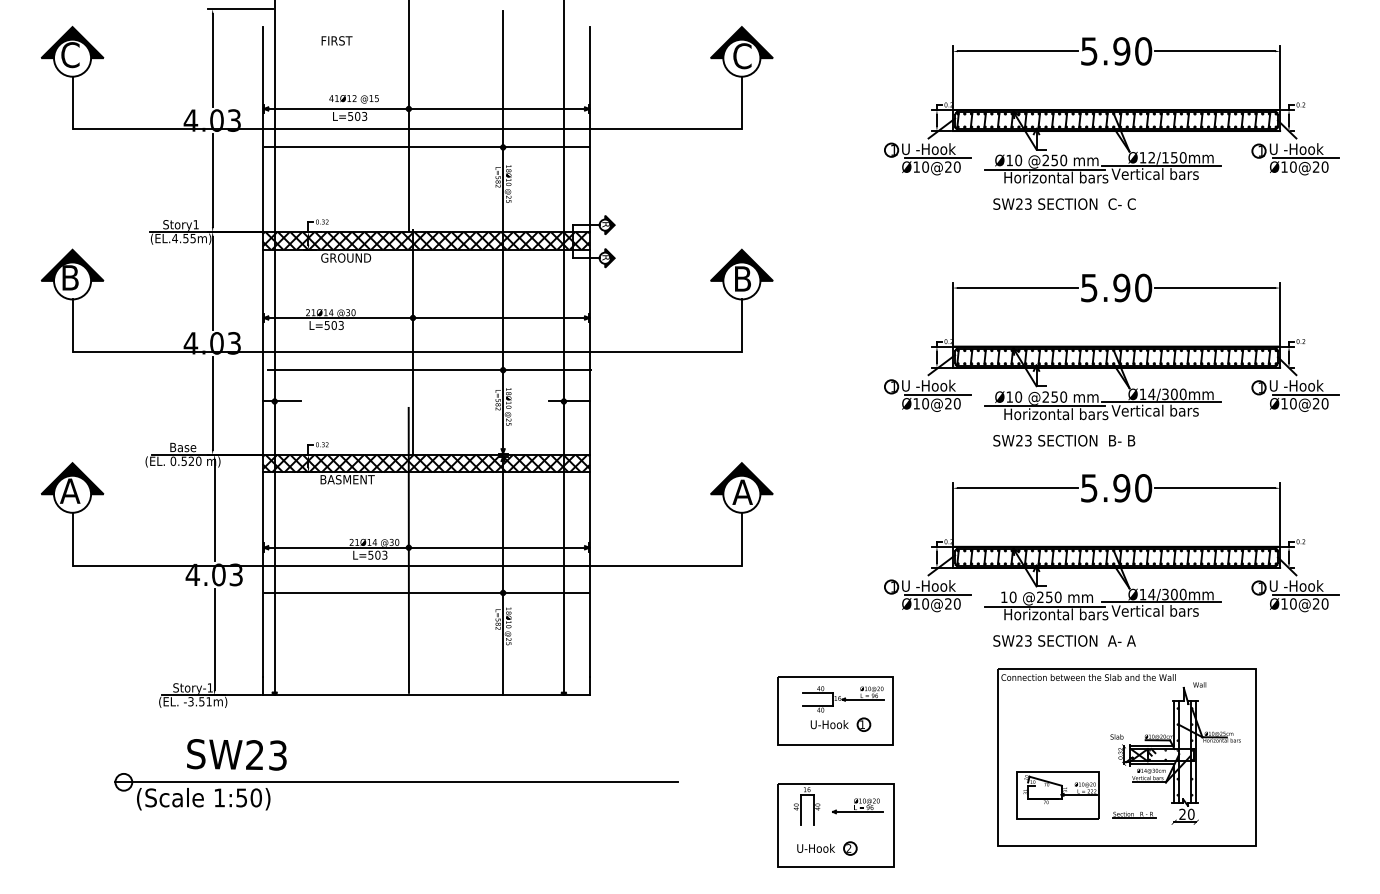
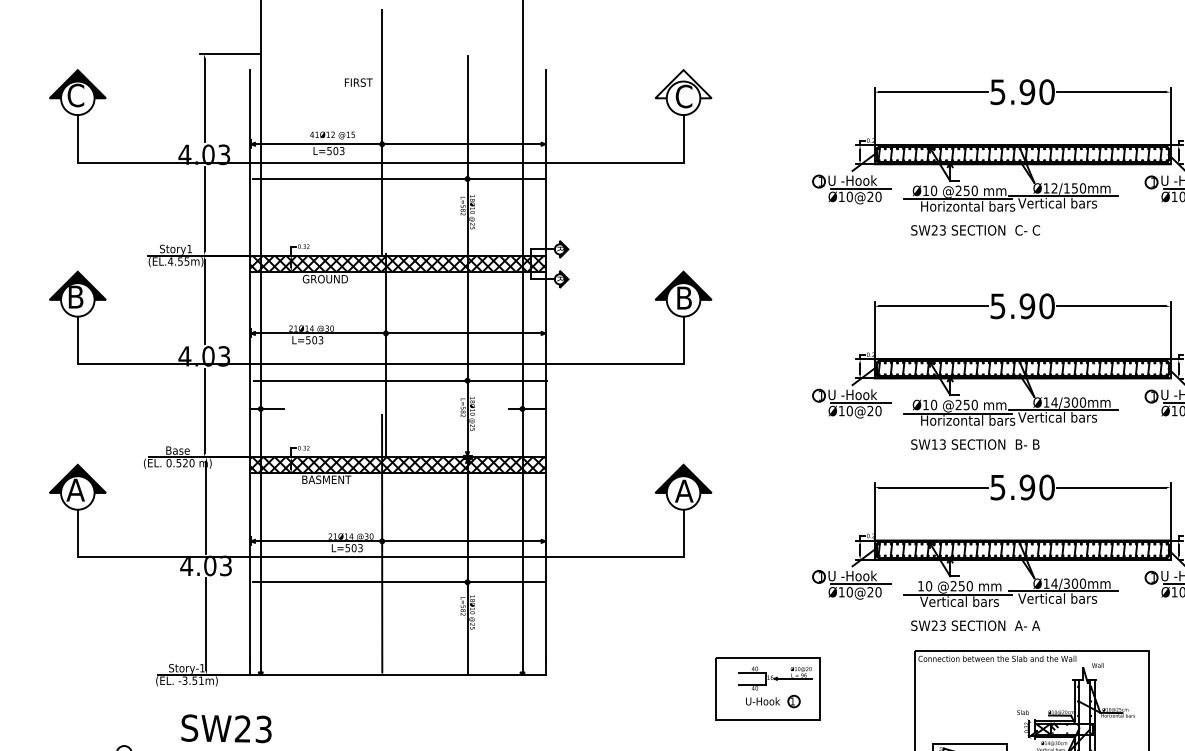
text: (336, 40) -> (358, 82), moved
fill: (741, 42) -> (683, 84), removed
text: (1019, 440) -> (934, 444), SW23 -> SW13
text: (1055, 614) -> (967, 601), Horizontal bars -> Vertical bars

